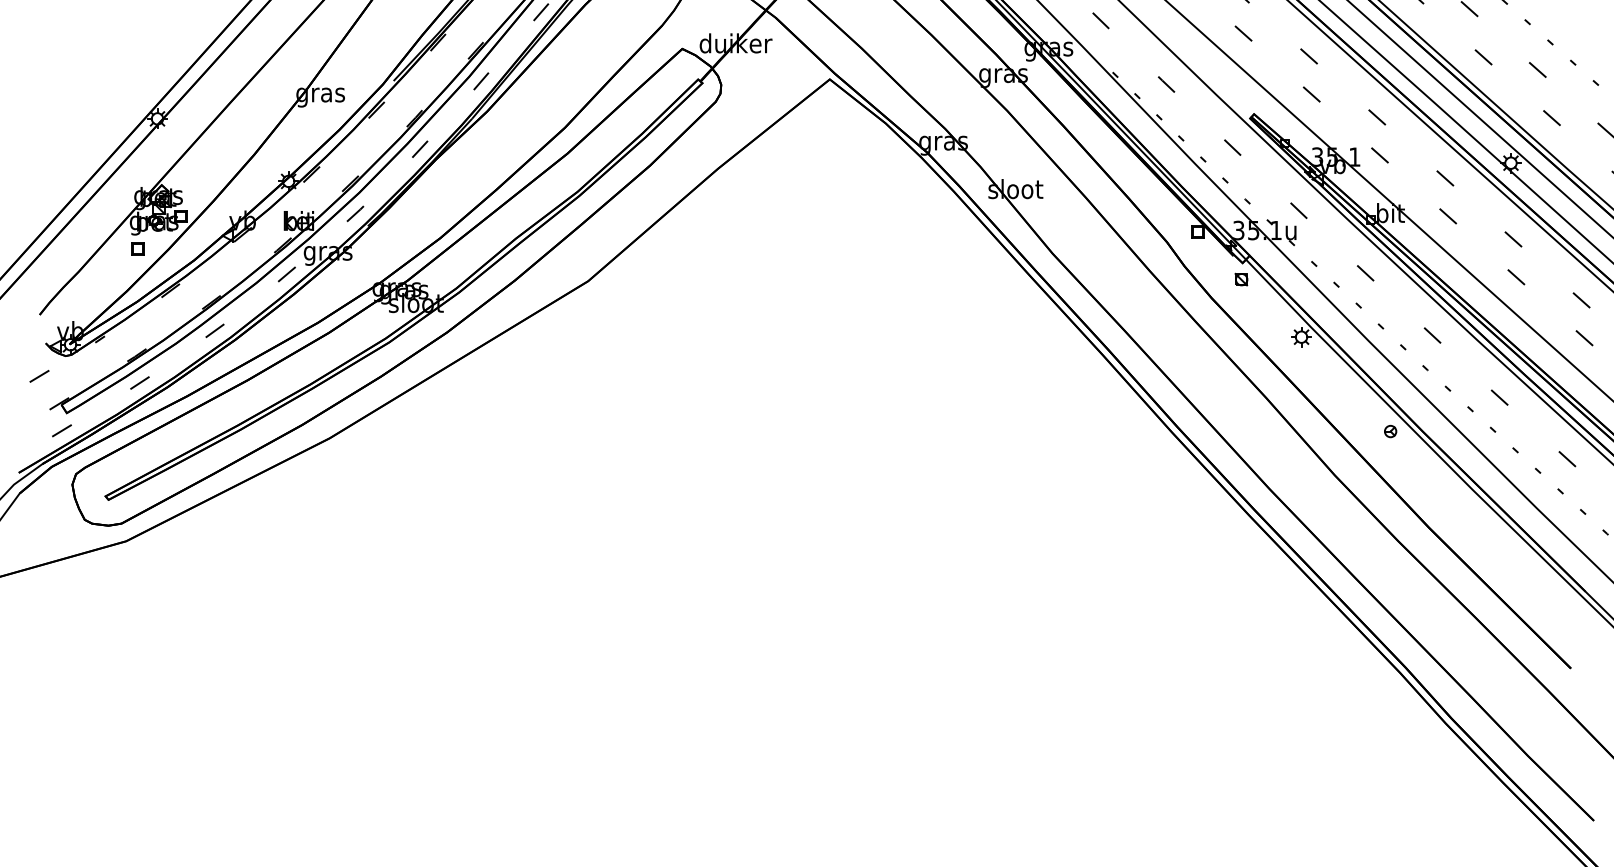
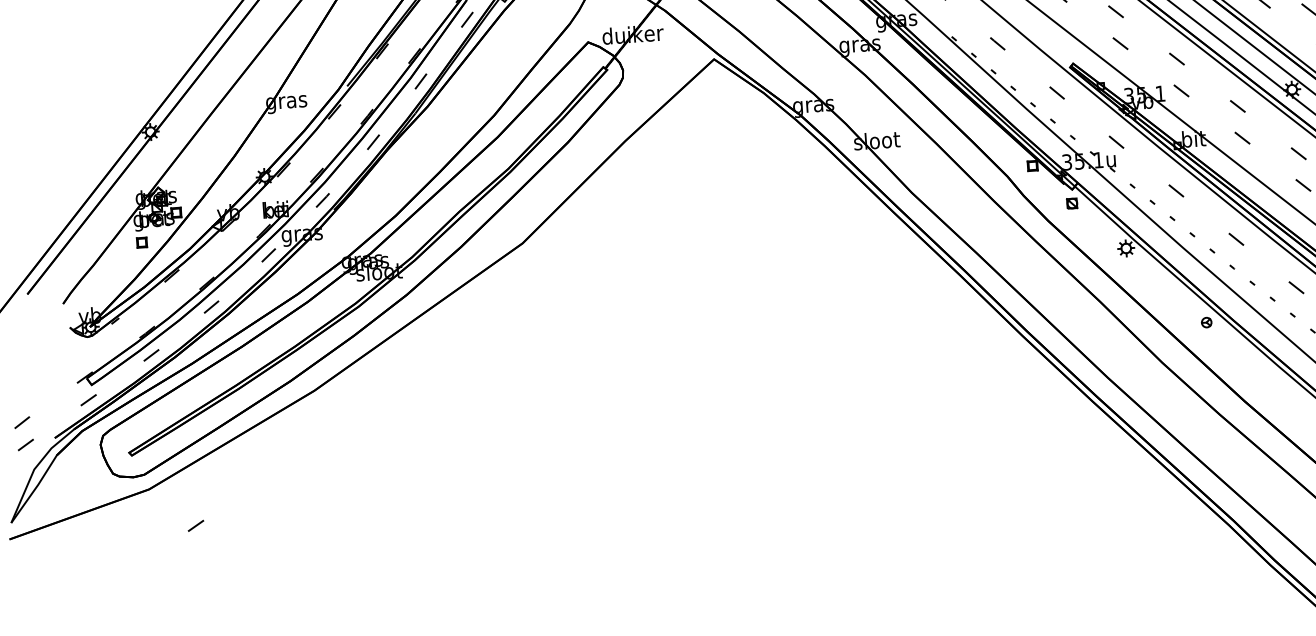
line: (39, 375) -> (195, 525), moved

